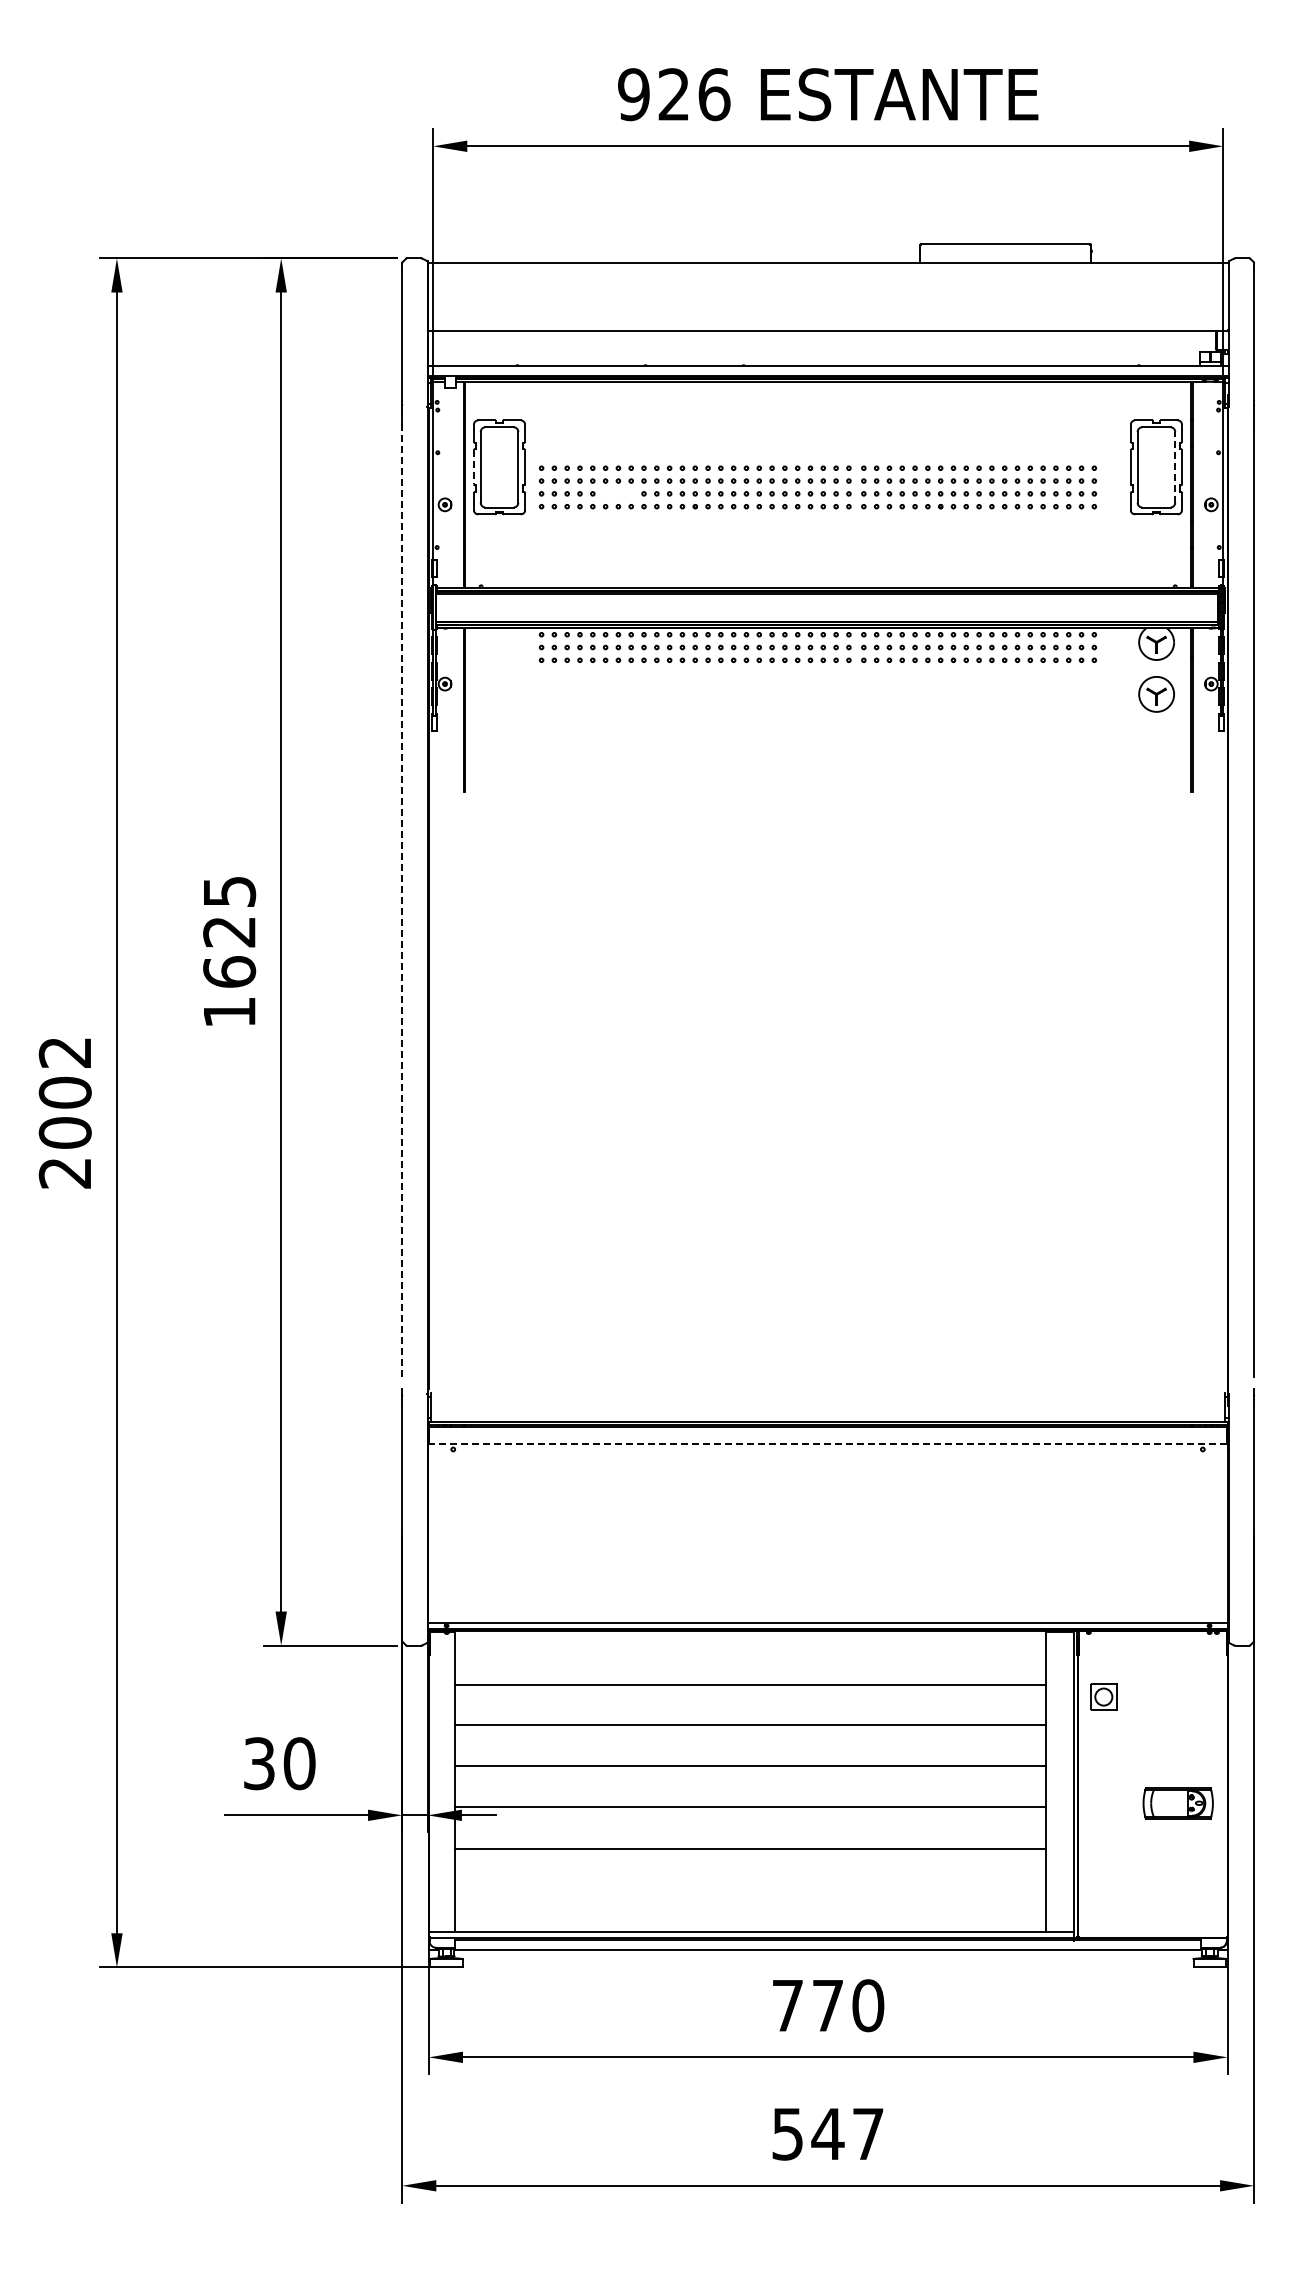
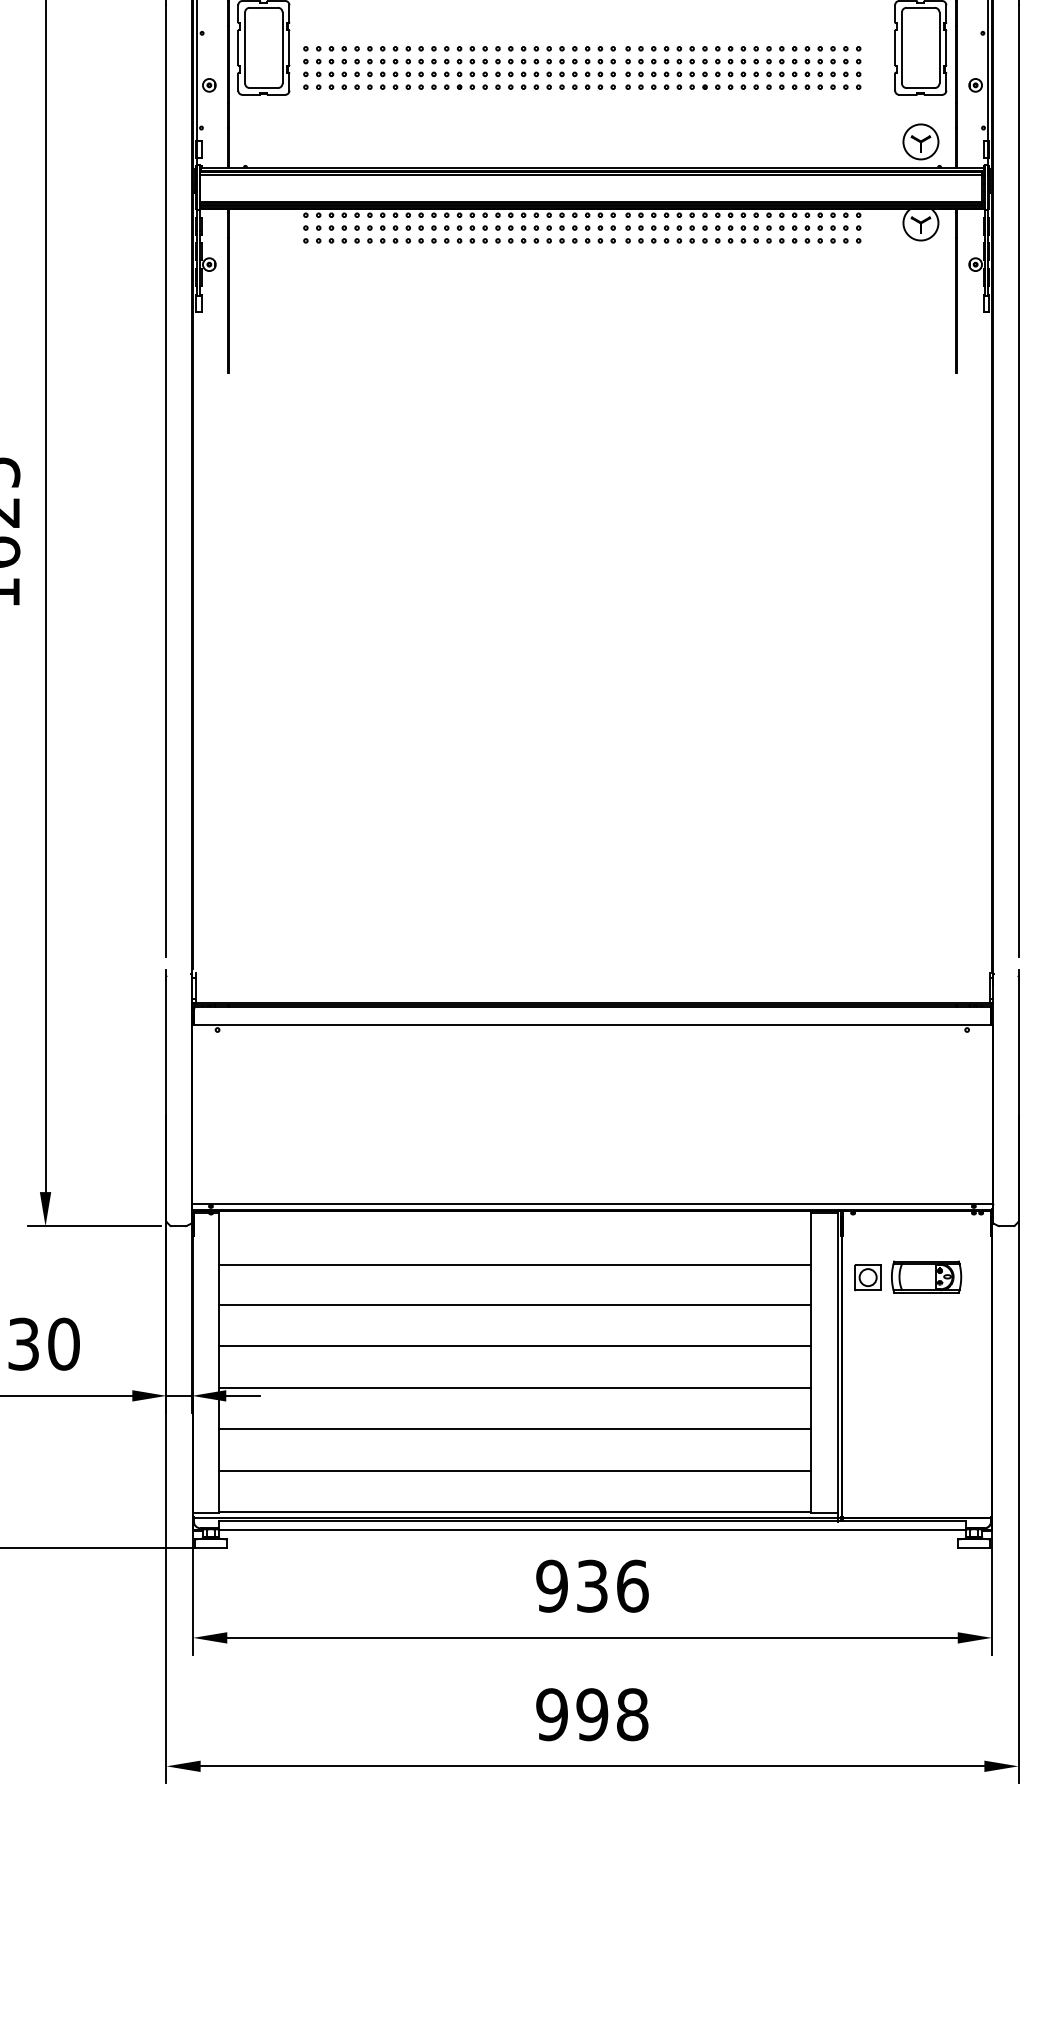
line: (1175, 466) -> (939, 47), dashed -> solid
line: (473, 467) -> (237, 48), dashed -> solid
part: (618, 493) -> (382, 74), added
part: (1156, 694) -> (920, 142), moved
line: (402, 899) -> (166, 480), dashed -> solid
line: (828, 1444) -> (592, 1025), dashed -> solid
part: (1177, 1803) -> (925, 1277), moved
line: (750, 1890) -> (514, 1471), added
text: (827, 2005) -> (591, 1586), 770 -> 936
text: (827, 2133) -> (591, 1714), 547 -> 998

